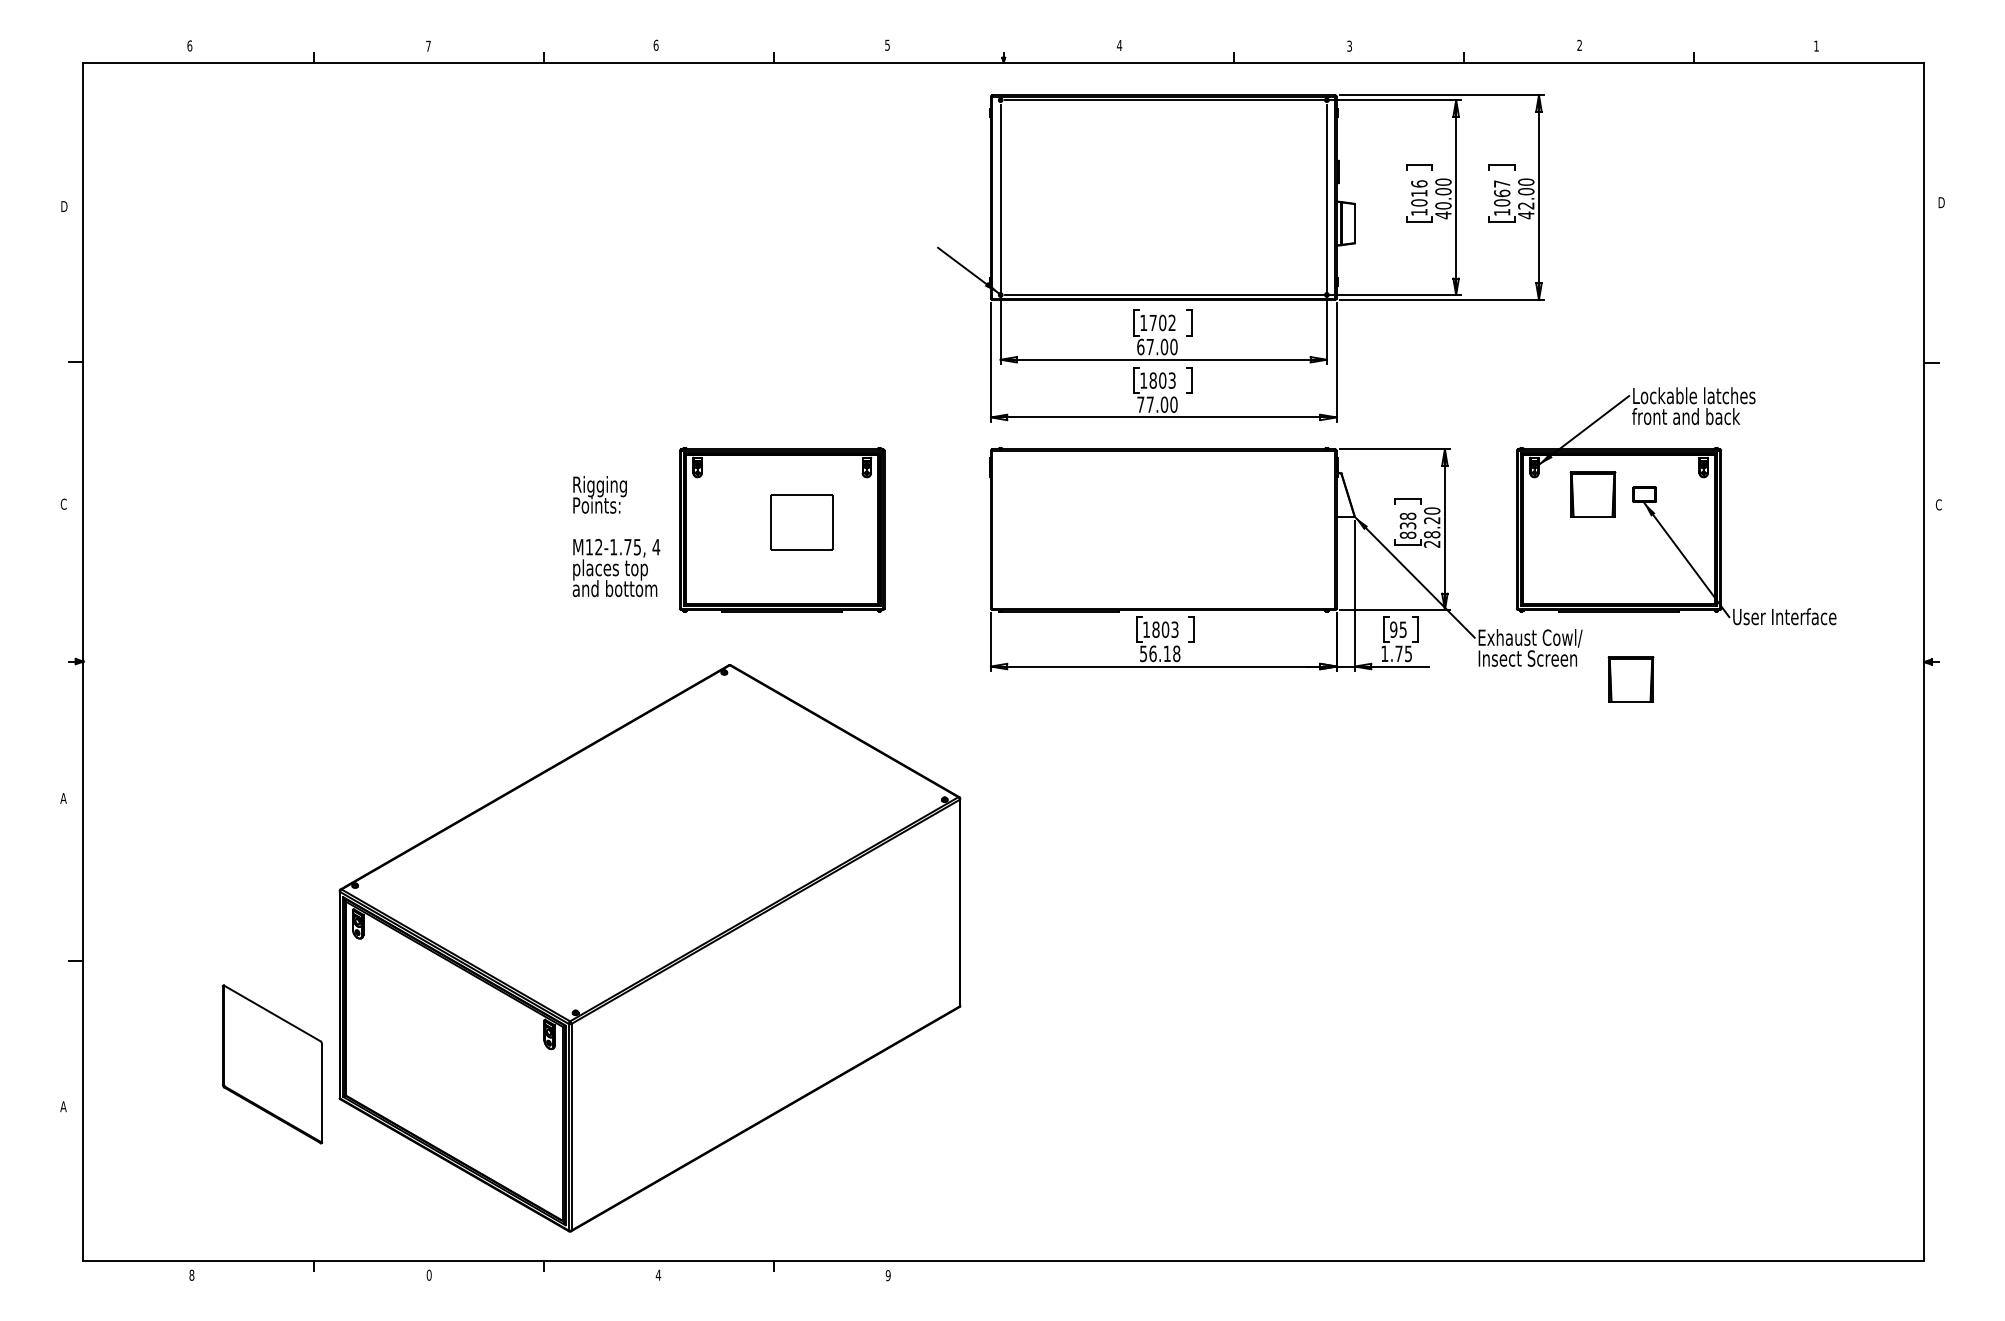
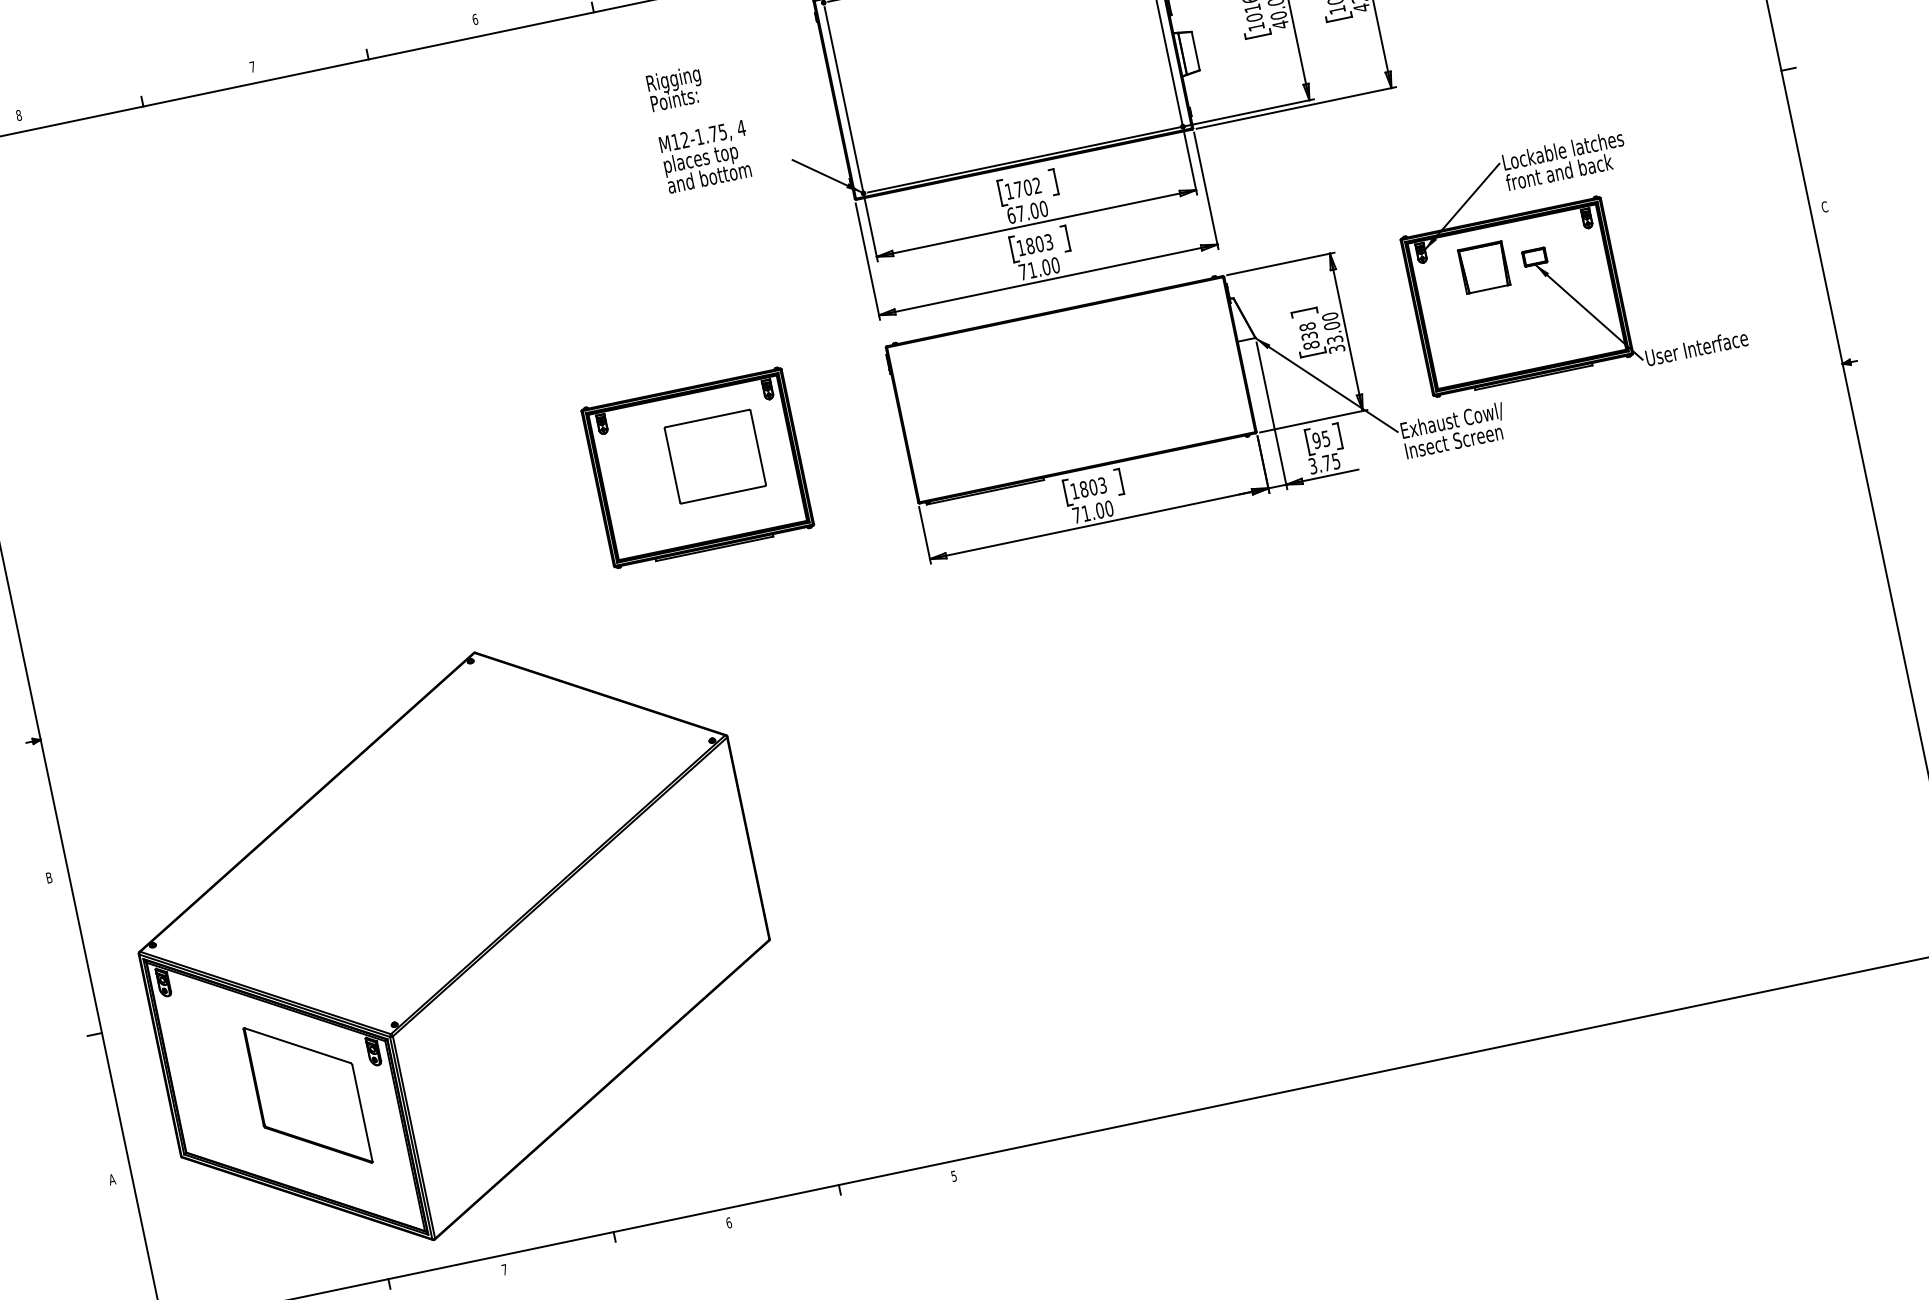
text: (189, 45) -> (18, 115), 6 -> 8
text: (1149, 404) -> (1031, 270), 77.00 -> 71.00
part: (801, 522) -> (715, 456), size x1.43
text: (1432, 531) -> (1334, 336), 28.20 -> 33.00
text: (616, 536) -> (700, 125), moved
text: (1160, 653) -> (1093, 511), 56.18 -> 71.00
text: (1384, 653) -> (1312, 465), 1.75 -> 3.75
part: (1630, 679) -> (1558, 441), removed
text: (63, 798) -> (49, 877), A -> B
part: (649, 948) -> (453, 946), moved
text: (428, 1274) -> (503, 1269), 0 -> 7
text: (658, 1274) -> (728, 1222), 4 -> 6
text: (887, 1275) -> (953, 1176), 9 -> 5

